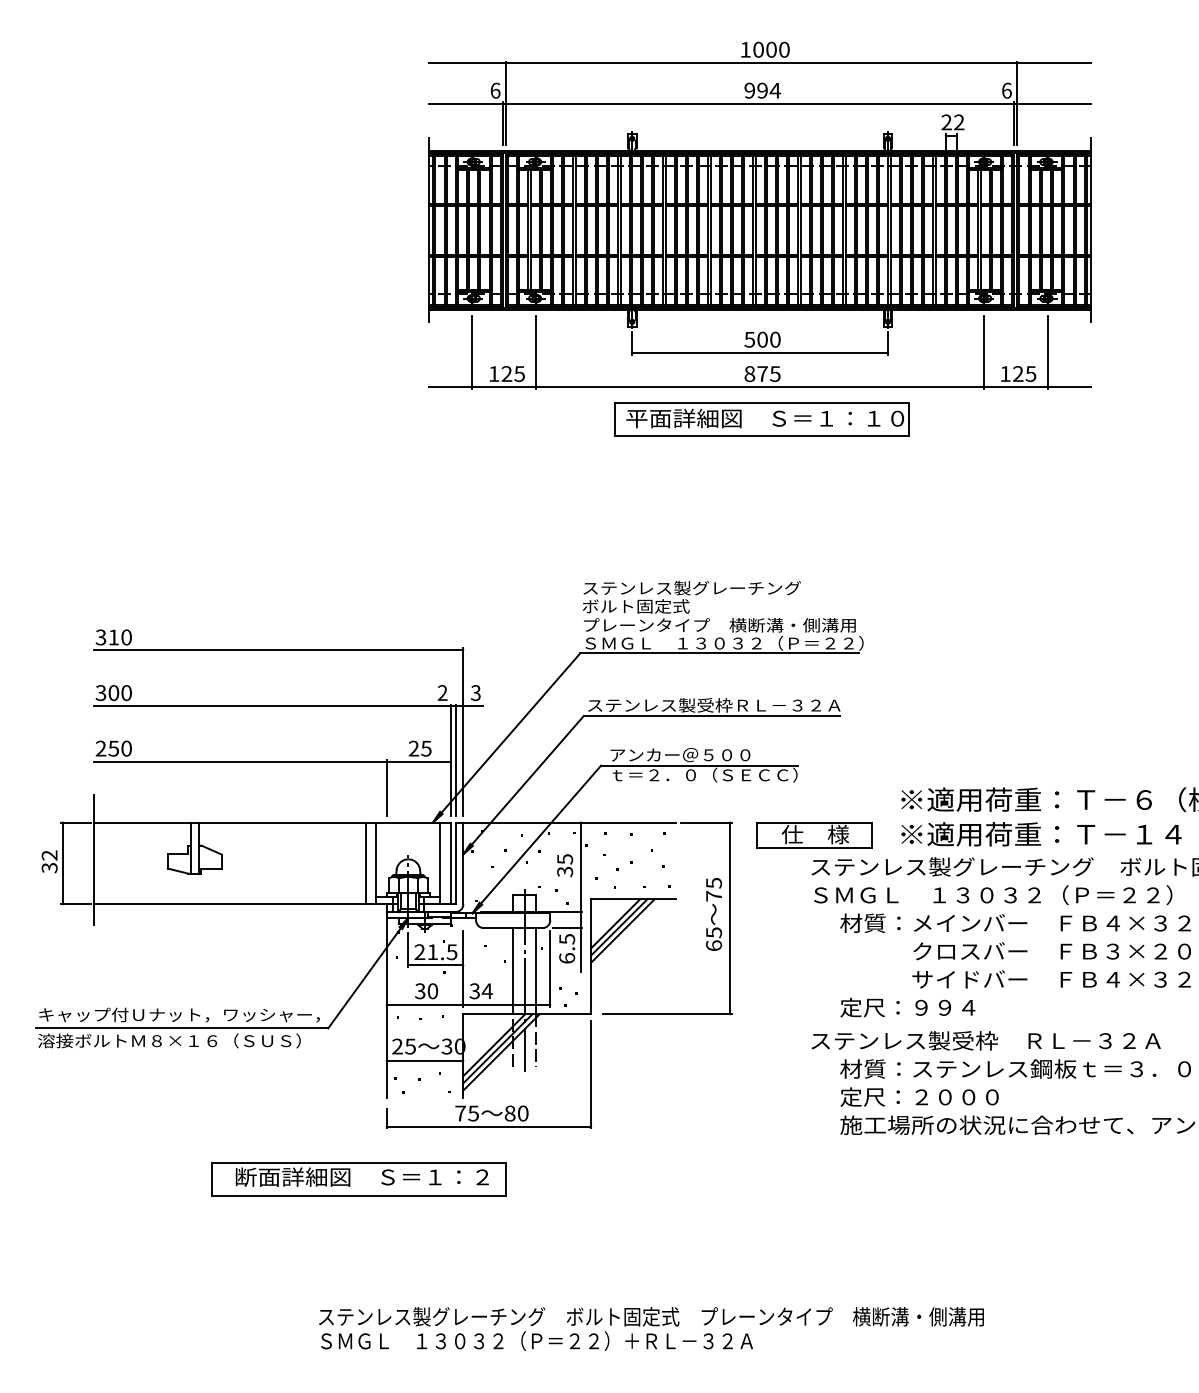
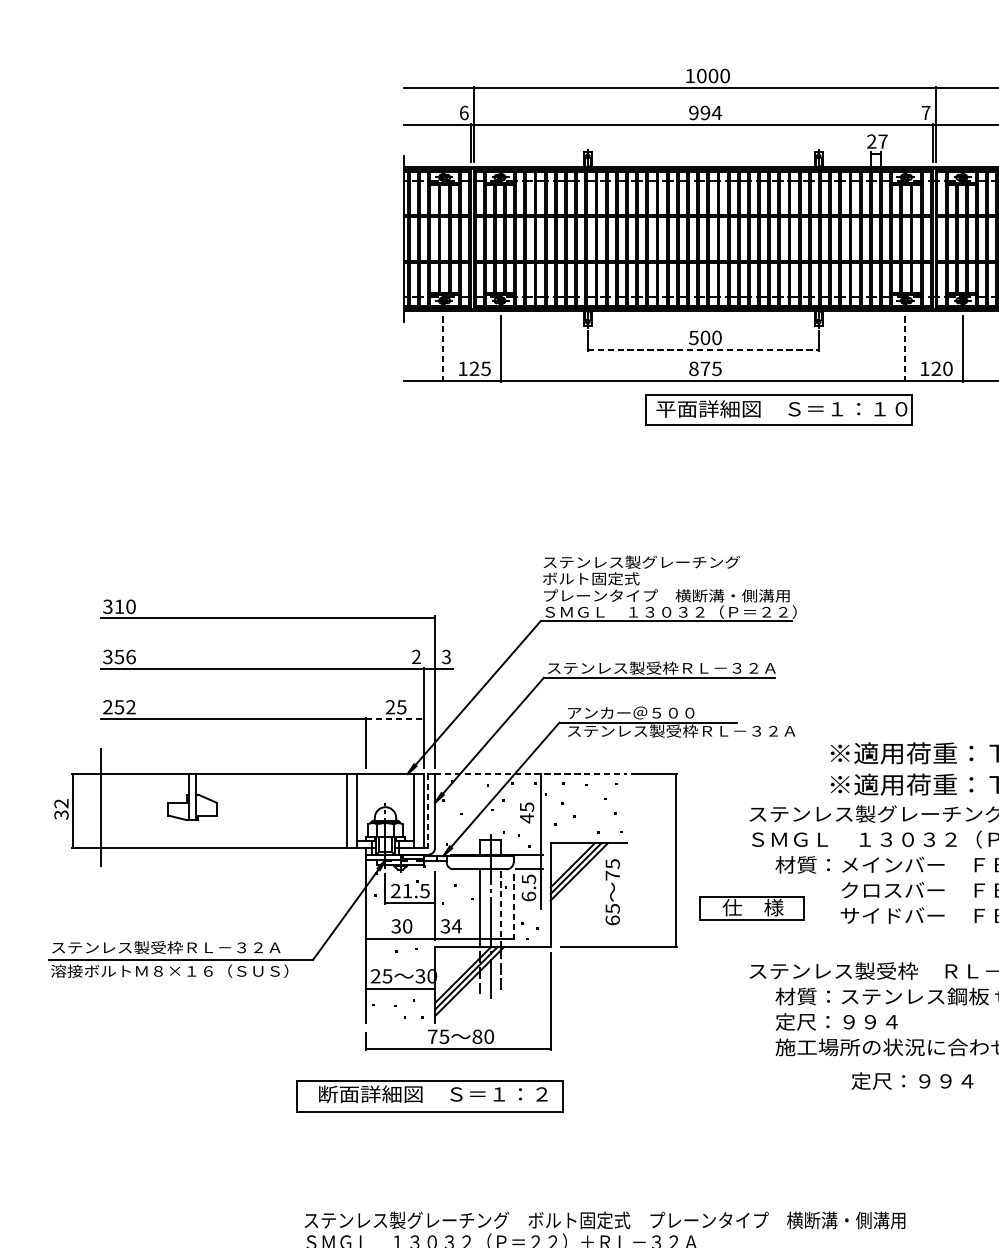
text: (1006, 90) -> (925, 112), 6 -> 7
text: (959, 122) -> (883, 141), 22 -> 27
line: (472, 352) -> (443, 349), solid -> dashed
line: (983, 352) -> (904, 349), solid -> dashed
line: (760, 353) -> (703, 350), solid -> dashed
text: (1030, 373) -> (947, 368), 125 -> 120
part: (761, 419) -> (778, 409), moved
text: (119, 692) -> (124, 656), 300 -> 356
text: (126, 748) -> (130, 707), 250 -> 252
line: (455, 759) -> (428, 717), removed
line: (418, 761) -> (394, 718), solid -> dashed
text: (736, 774) -> (681, 730), ｔ＝２．０（ＳＥＣＣ） -> ステンレス製受枠ＲＬ－３２Ａ
line: (569, 822) -> (531, 773), solid -> dashed
part: (814, 835) -> (752, 908), moved
line: (455, 863) -> (428, 810), solid -> dashed
text: (565, 871) -> (527, 818), 35 -> 45
text: (713, 914) -> (612, 892), moved
line: (550, 968) -> (513, 905), solid -> dashed
line: (536, 970) -> (501, 907), solid -> dashed
text: (907, 1007) -> (912, 1081), moved
text: (179, 1014) -> (178, 947), キャップ付Ｕナット，ワッシャー， -> ステンレス製受枠ＲＬ－３２Ａ
text: (956, 1097) -> (880, 1022), 定尺：２０００ -> 定尺：９９４
part: (358, 1179) -> (429, 1096), moved

